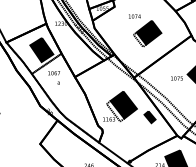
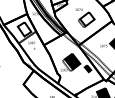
fill: (149, 33) -> (87, 19), removed
fill: (41, 50) -> (24, 29), removed

